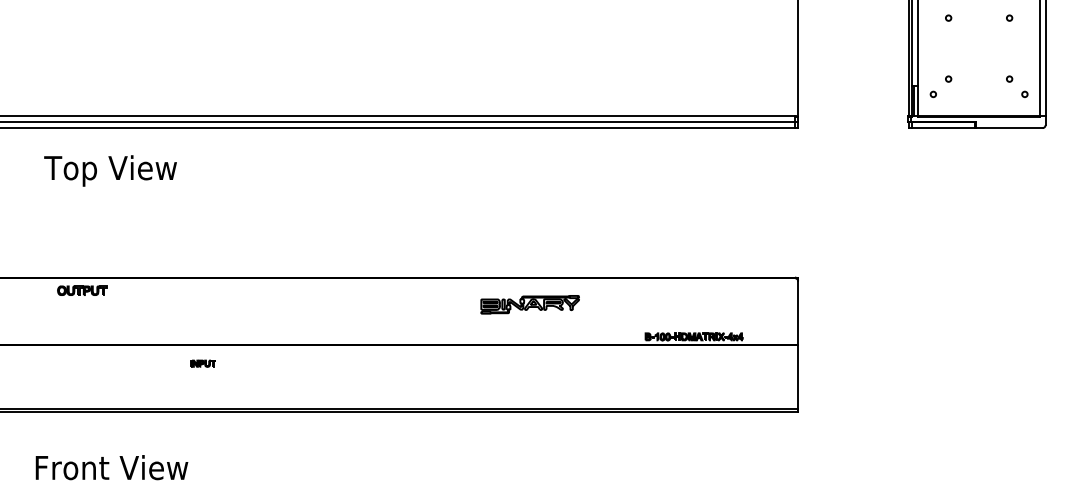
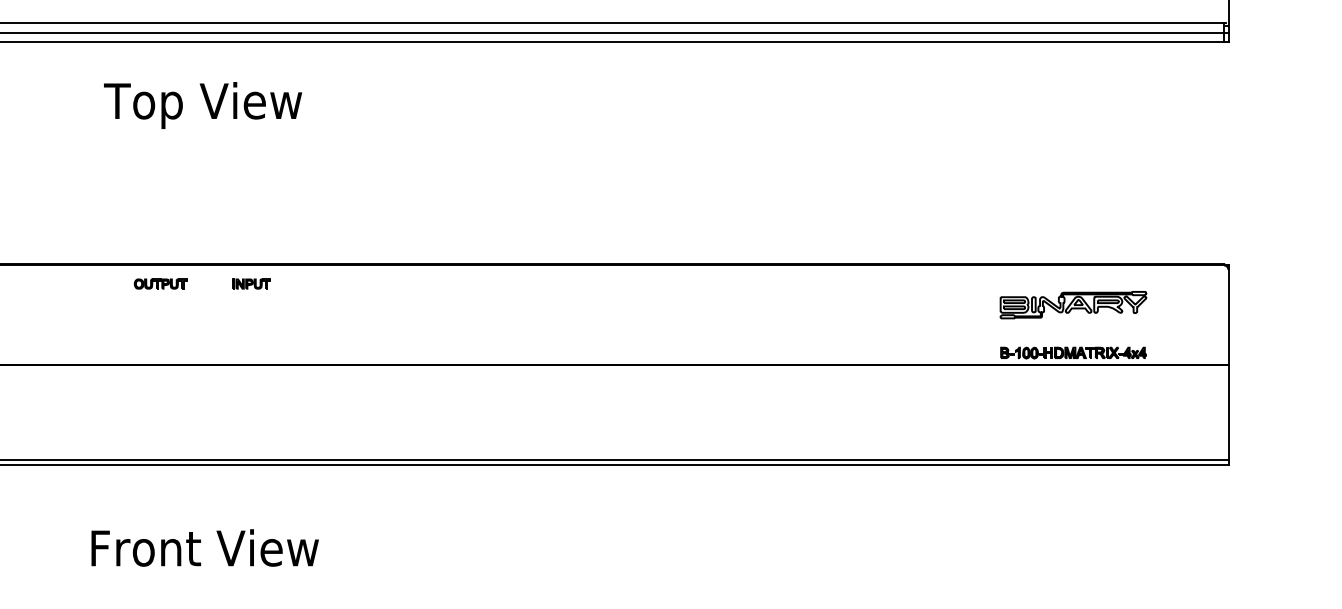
part: (81, 290) -> (159, 283), size x0.71
part: (529, 304) -> (1072, 304), moved
part: (202, 363) -> (250, 283), moved

